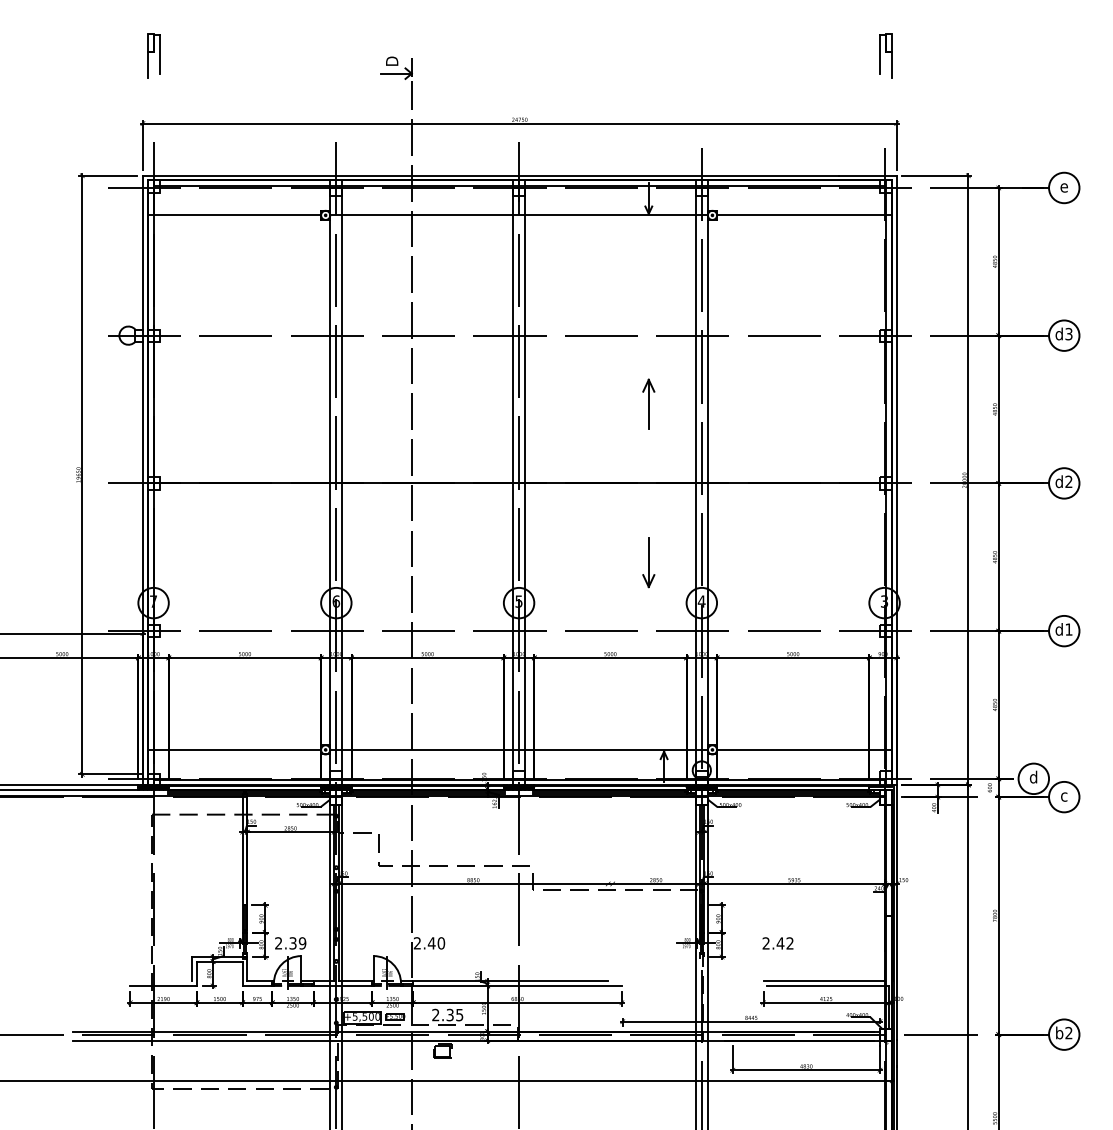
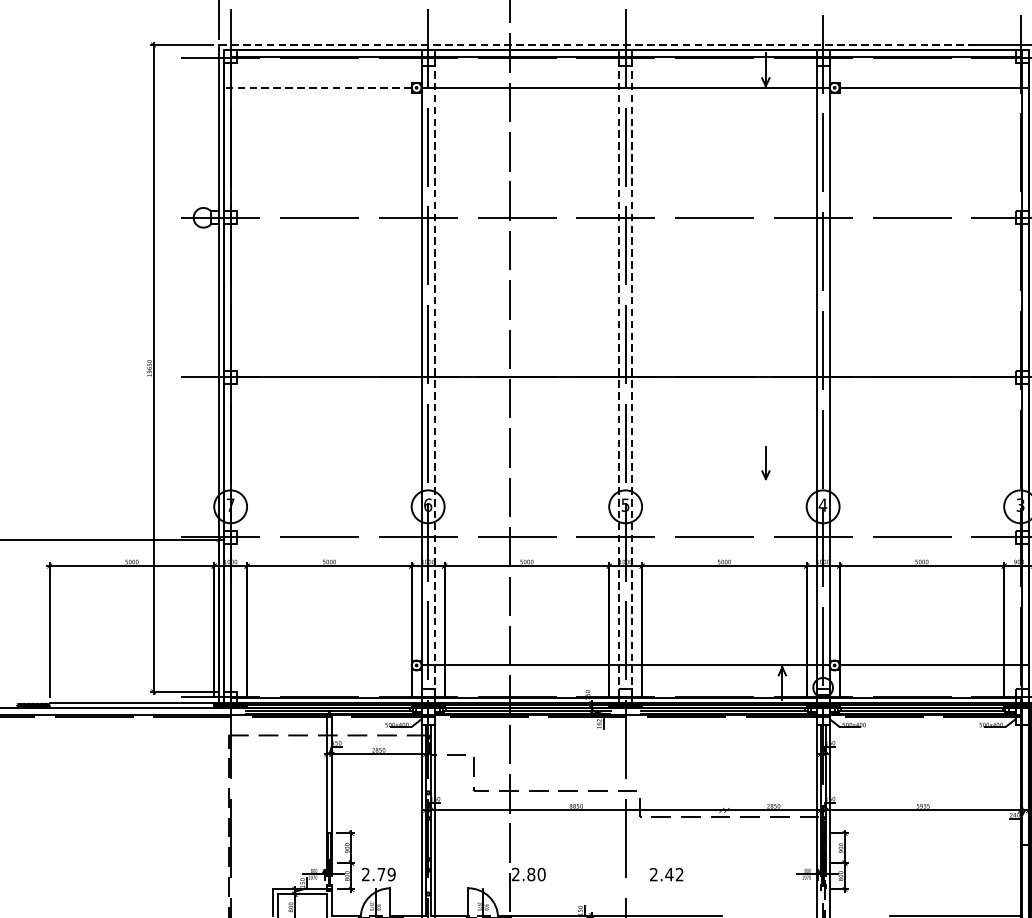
line: (490, 175) -> (594, 44), solid -> dashed
line: (234, 215) -> (318, 87), solid -> dashed
part: (648, 403) -> (765, 291), removed
line: (342, 482) -> (434, 376), solid -> dashed
line: (512, 482) -> (618, 376), solid -> dashed
line: (525, 482) -> (632, 376), solid -> dashed
part: (648, 562) -> (765, 462), size x0.6
line: (234, 749) -> (318, 665), removed
text: (292, 943) -> (380, 874), 2.39 -> 2.79
text: (431, 943) -> (531, 874), 2.40 -> 2.80
text: (777, 943) -> (666, 874), moved

